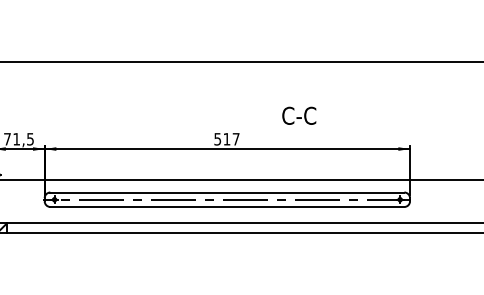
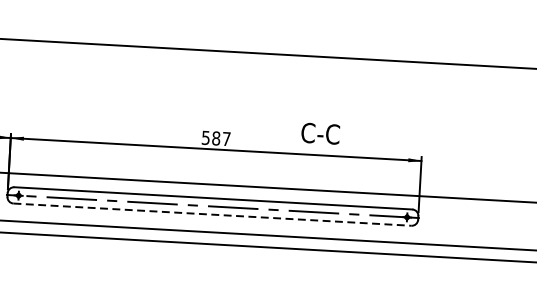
text: (299, 115) -> (320, 133), moved
text: (226, 139) -> (215, 138), 517 -> 587
line: (227, 206) -> (212, 214), solid -> dashed

